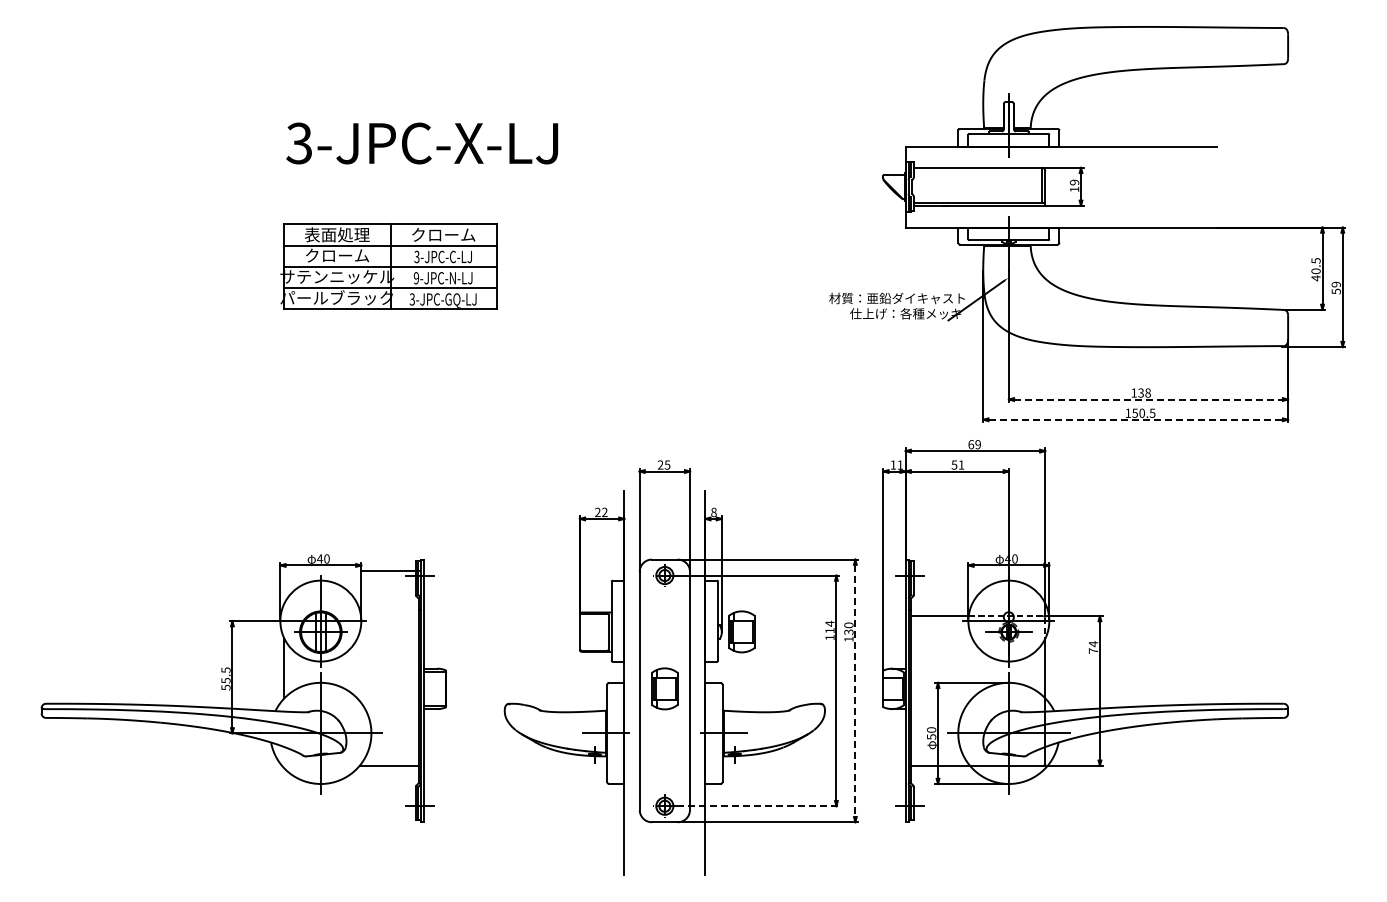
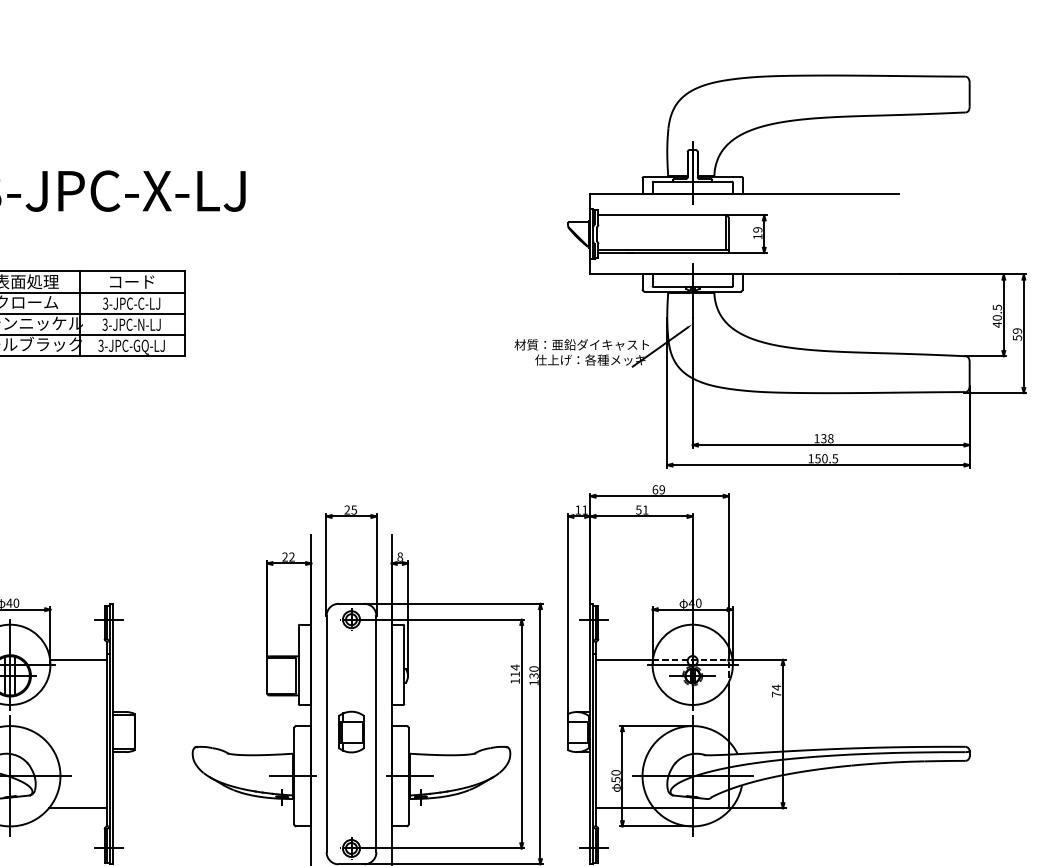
text: (443, 234) -> (131, 281), クローム -> コード
text: (416, 278) -> (105, 325), 9-JPC-N-LJ -> 3-JPC-N-LJ
line: (1148, 399) -> (831, 445), dashed -> solid
line: (1136, 419) -> (819, 464), dashed -> solid
line: (389, 571) -> (78, 660), moved
part: (741, 631) -> (427, 675), removed
line: (855, 691) -> (540, 734), dashed -> solid
line: (758, 806) -> (444, 848), dashed -> solid

